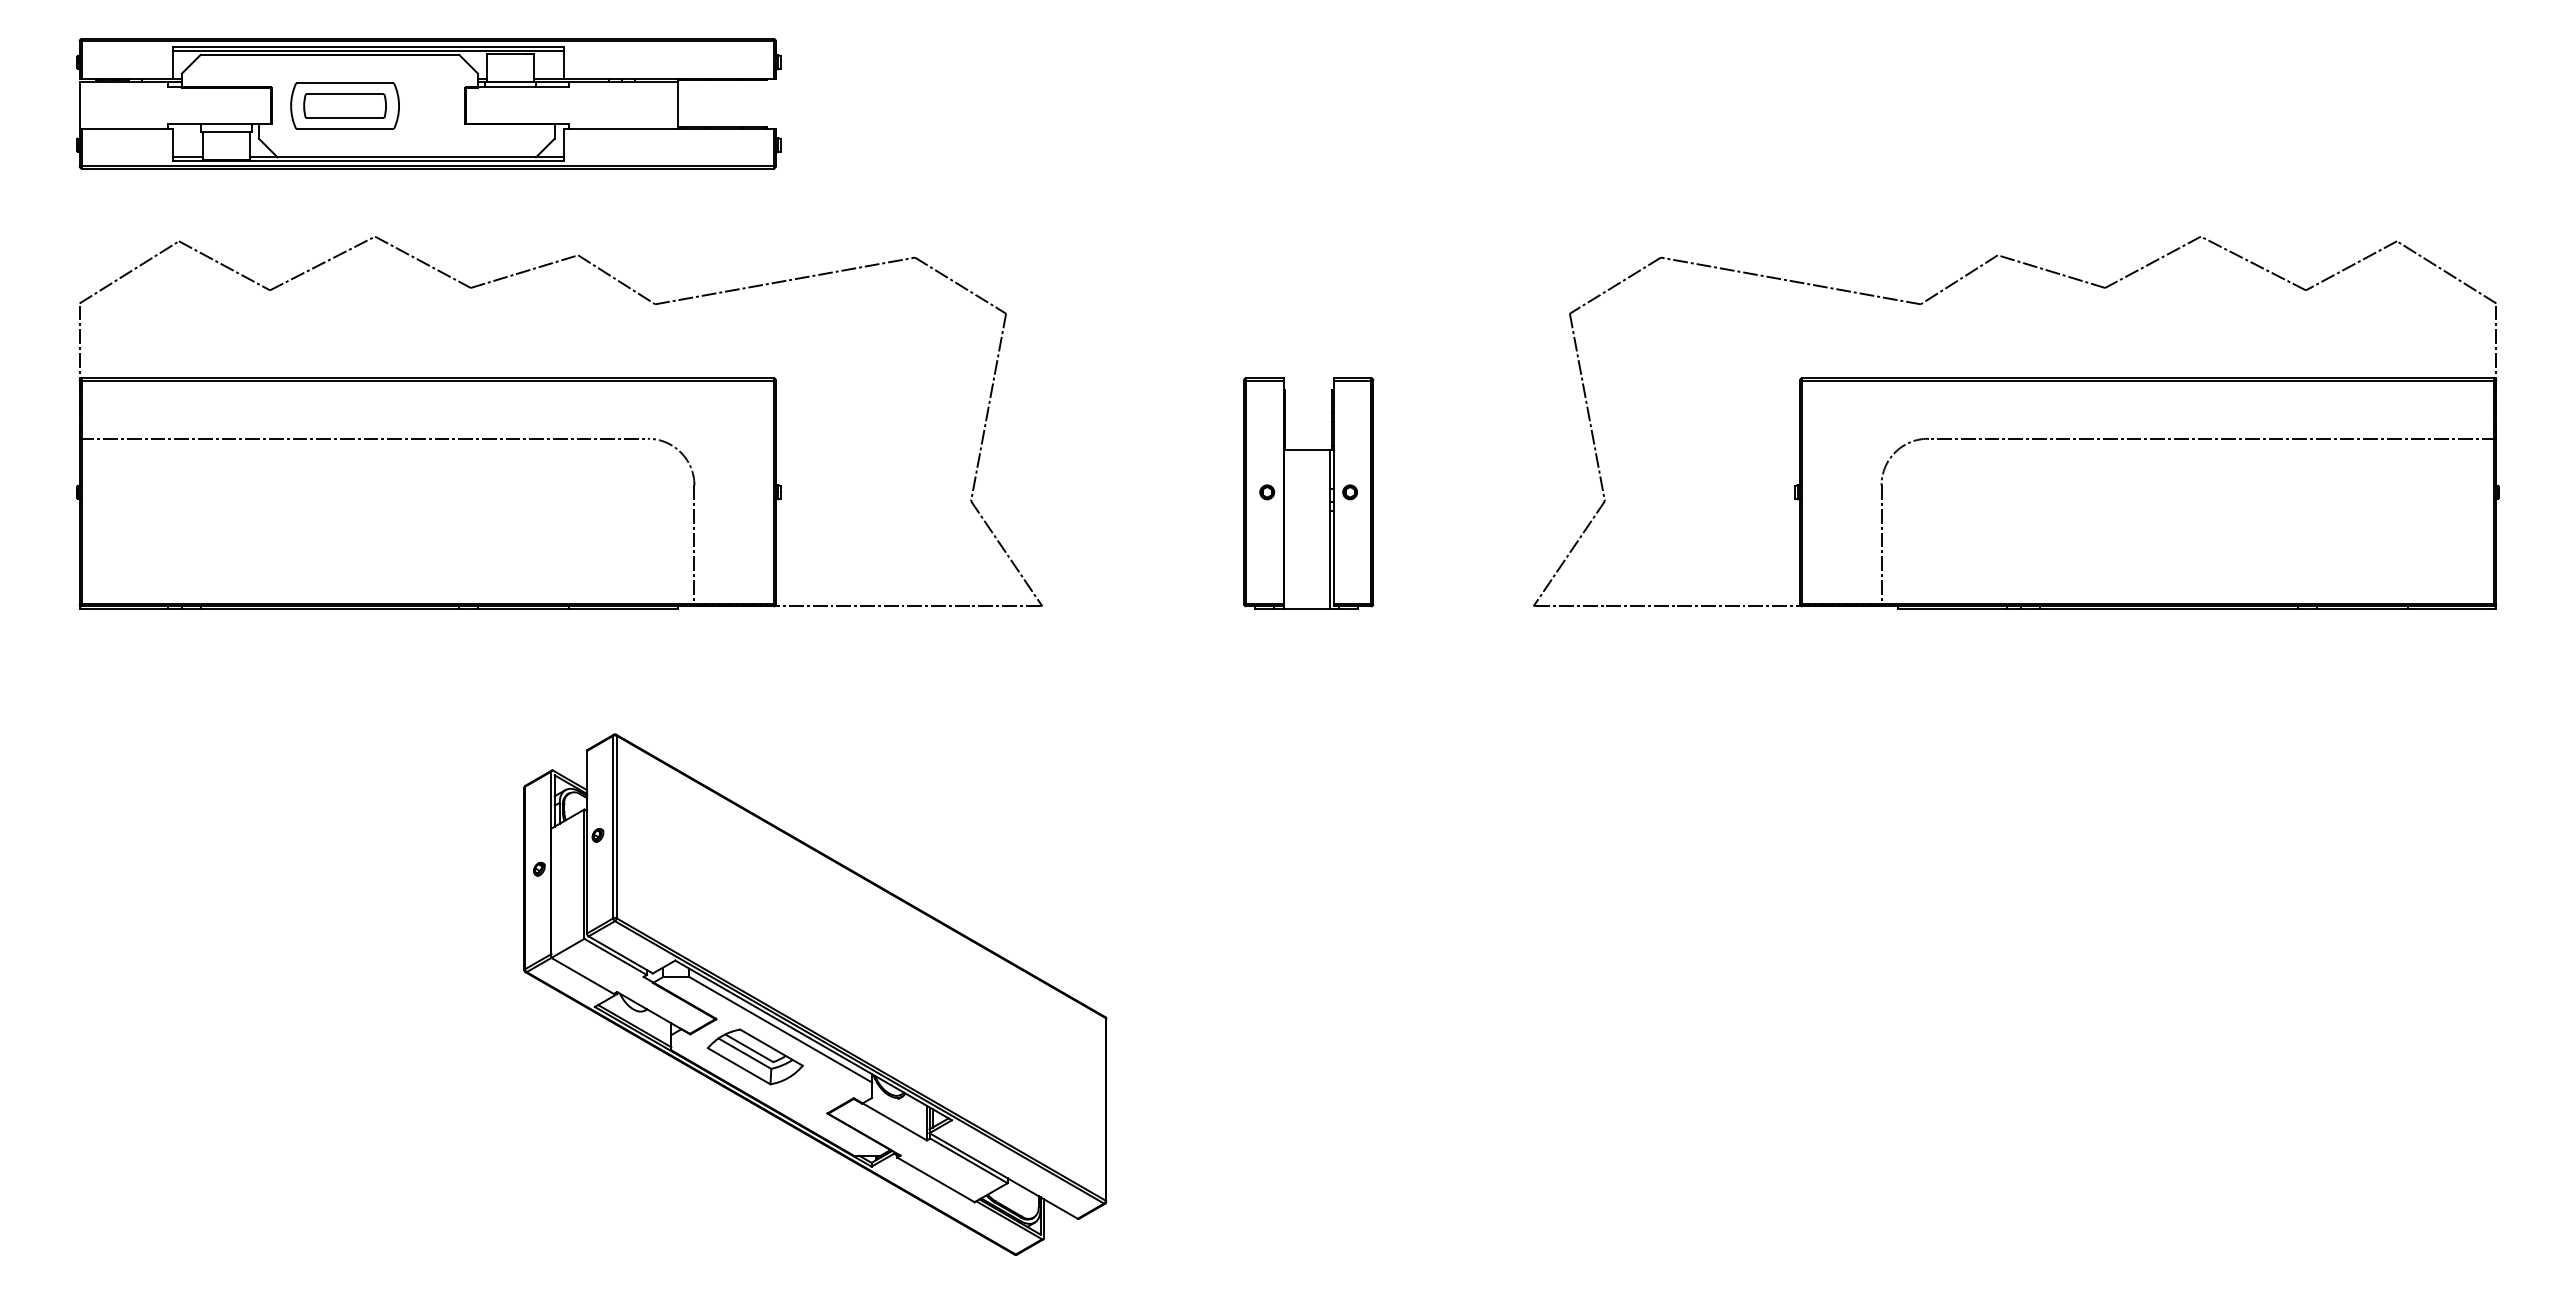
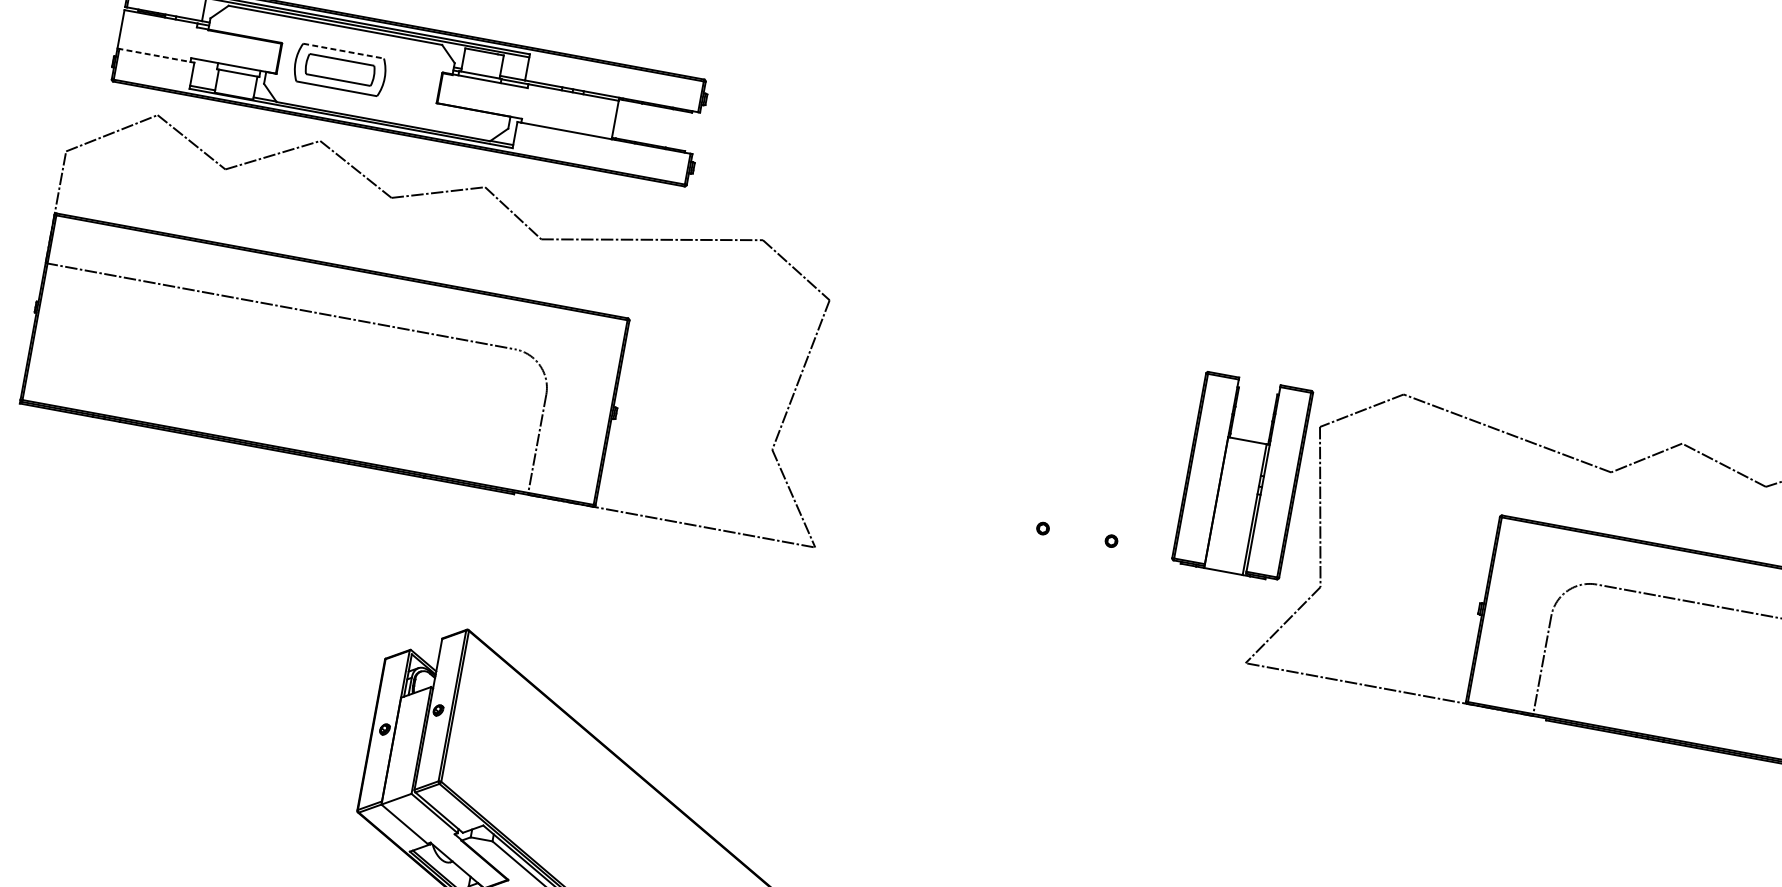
line: (345, 83) -> (343, 51), solid -> dashed
line: (124, 128) -> (154, 55), solid -> dashed
part: (559, 422) -> (444, 322), moved
part: (1308, 493) -> (1242, 476), moved

